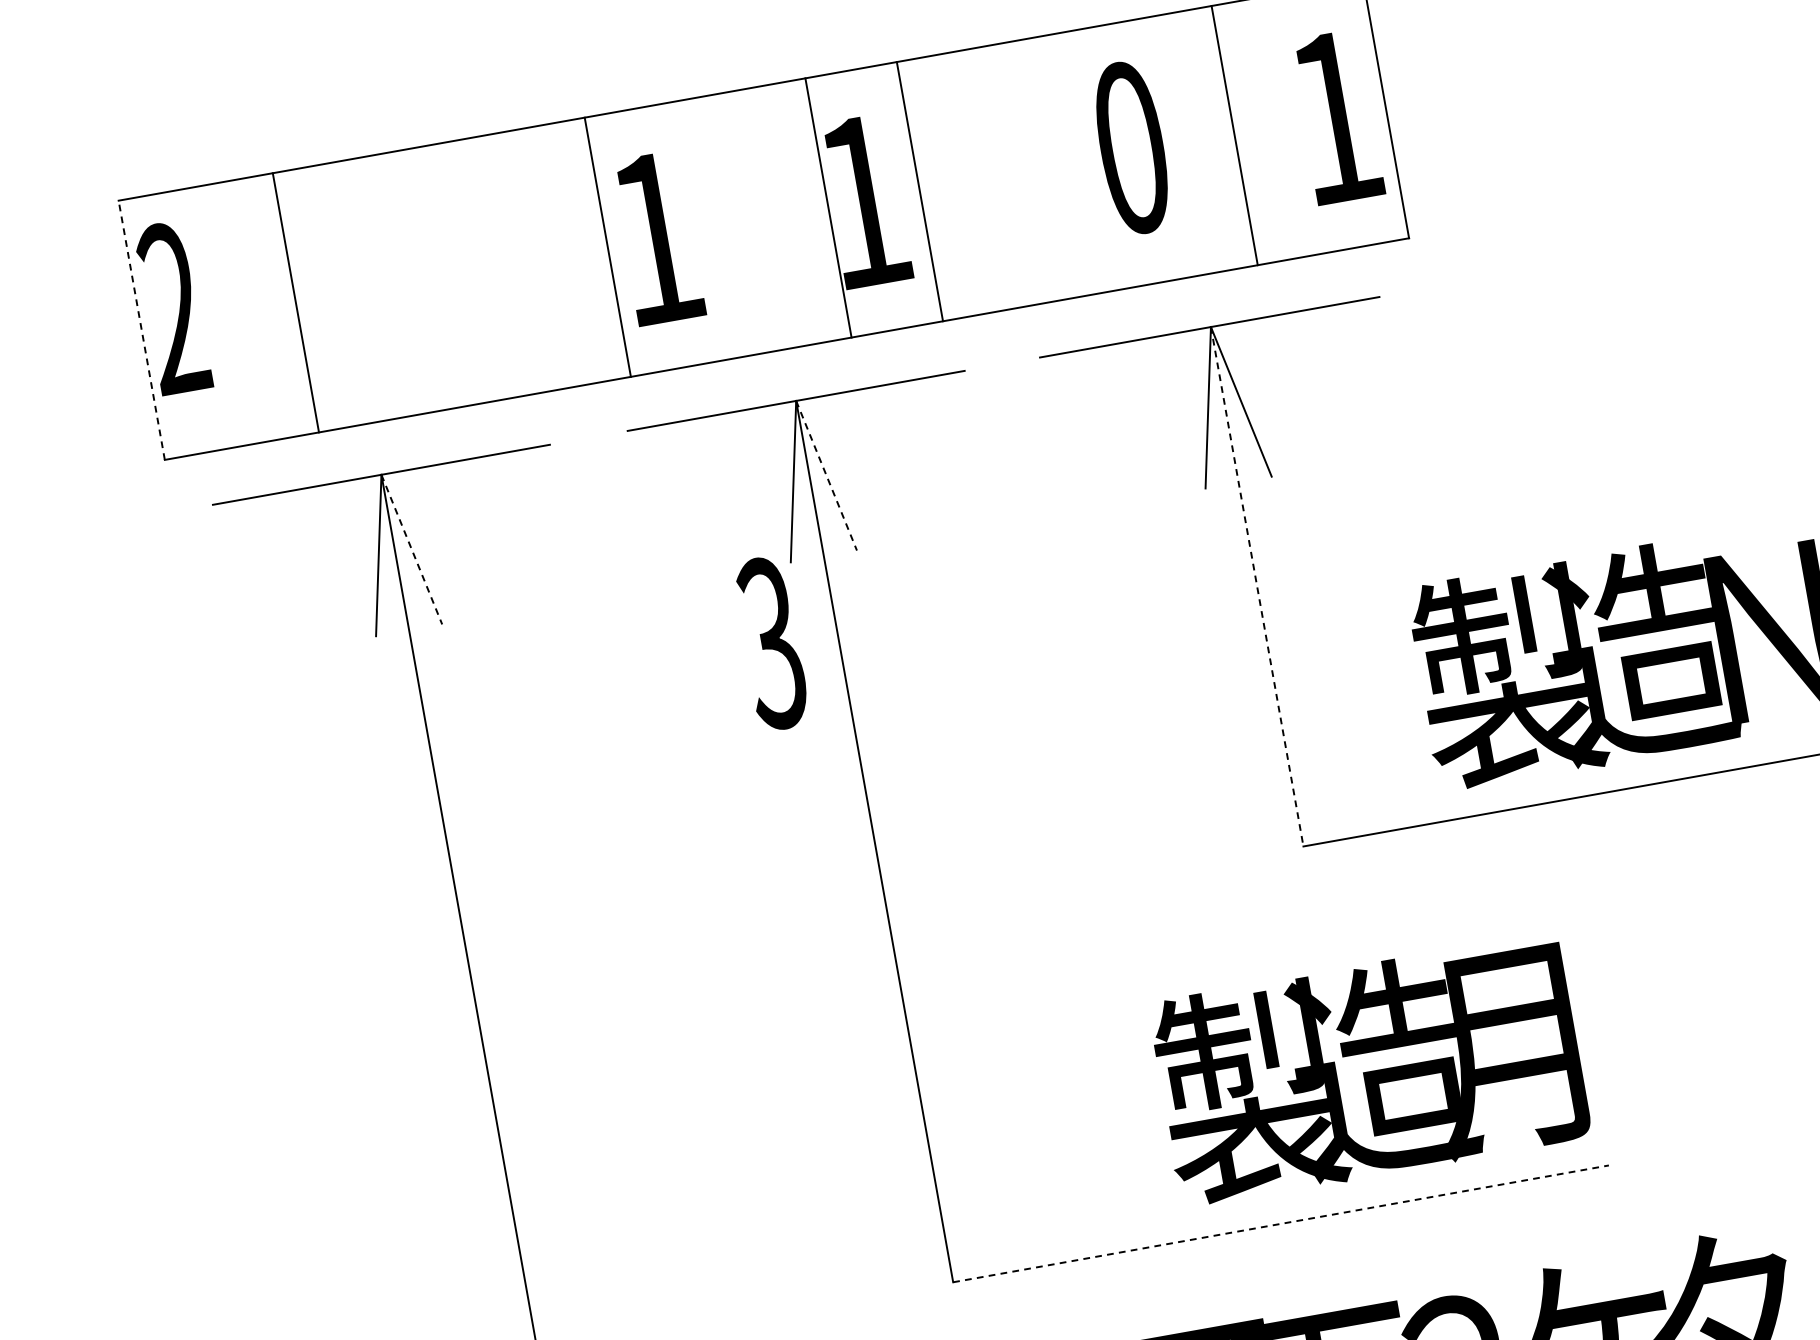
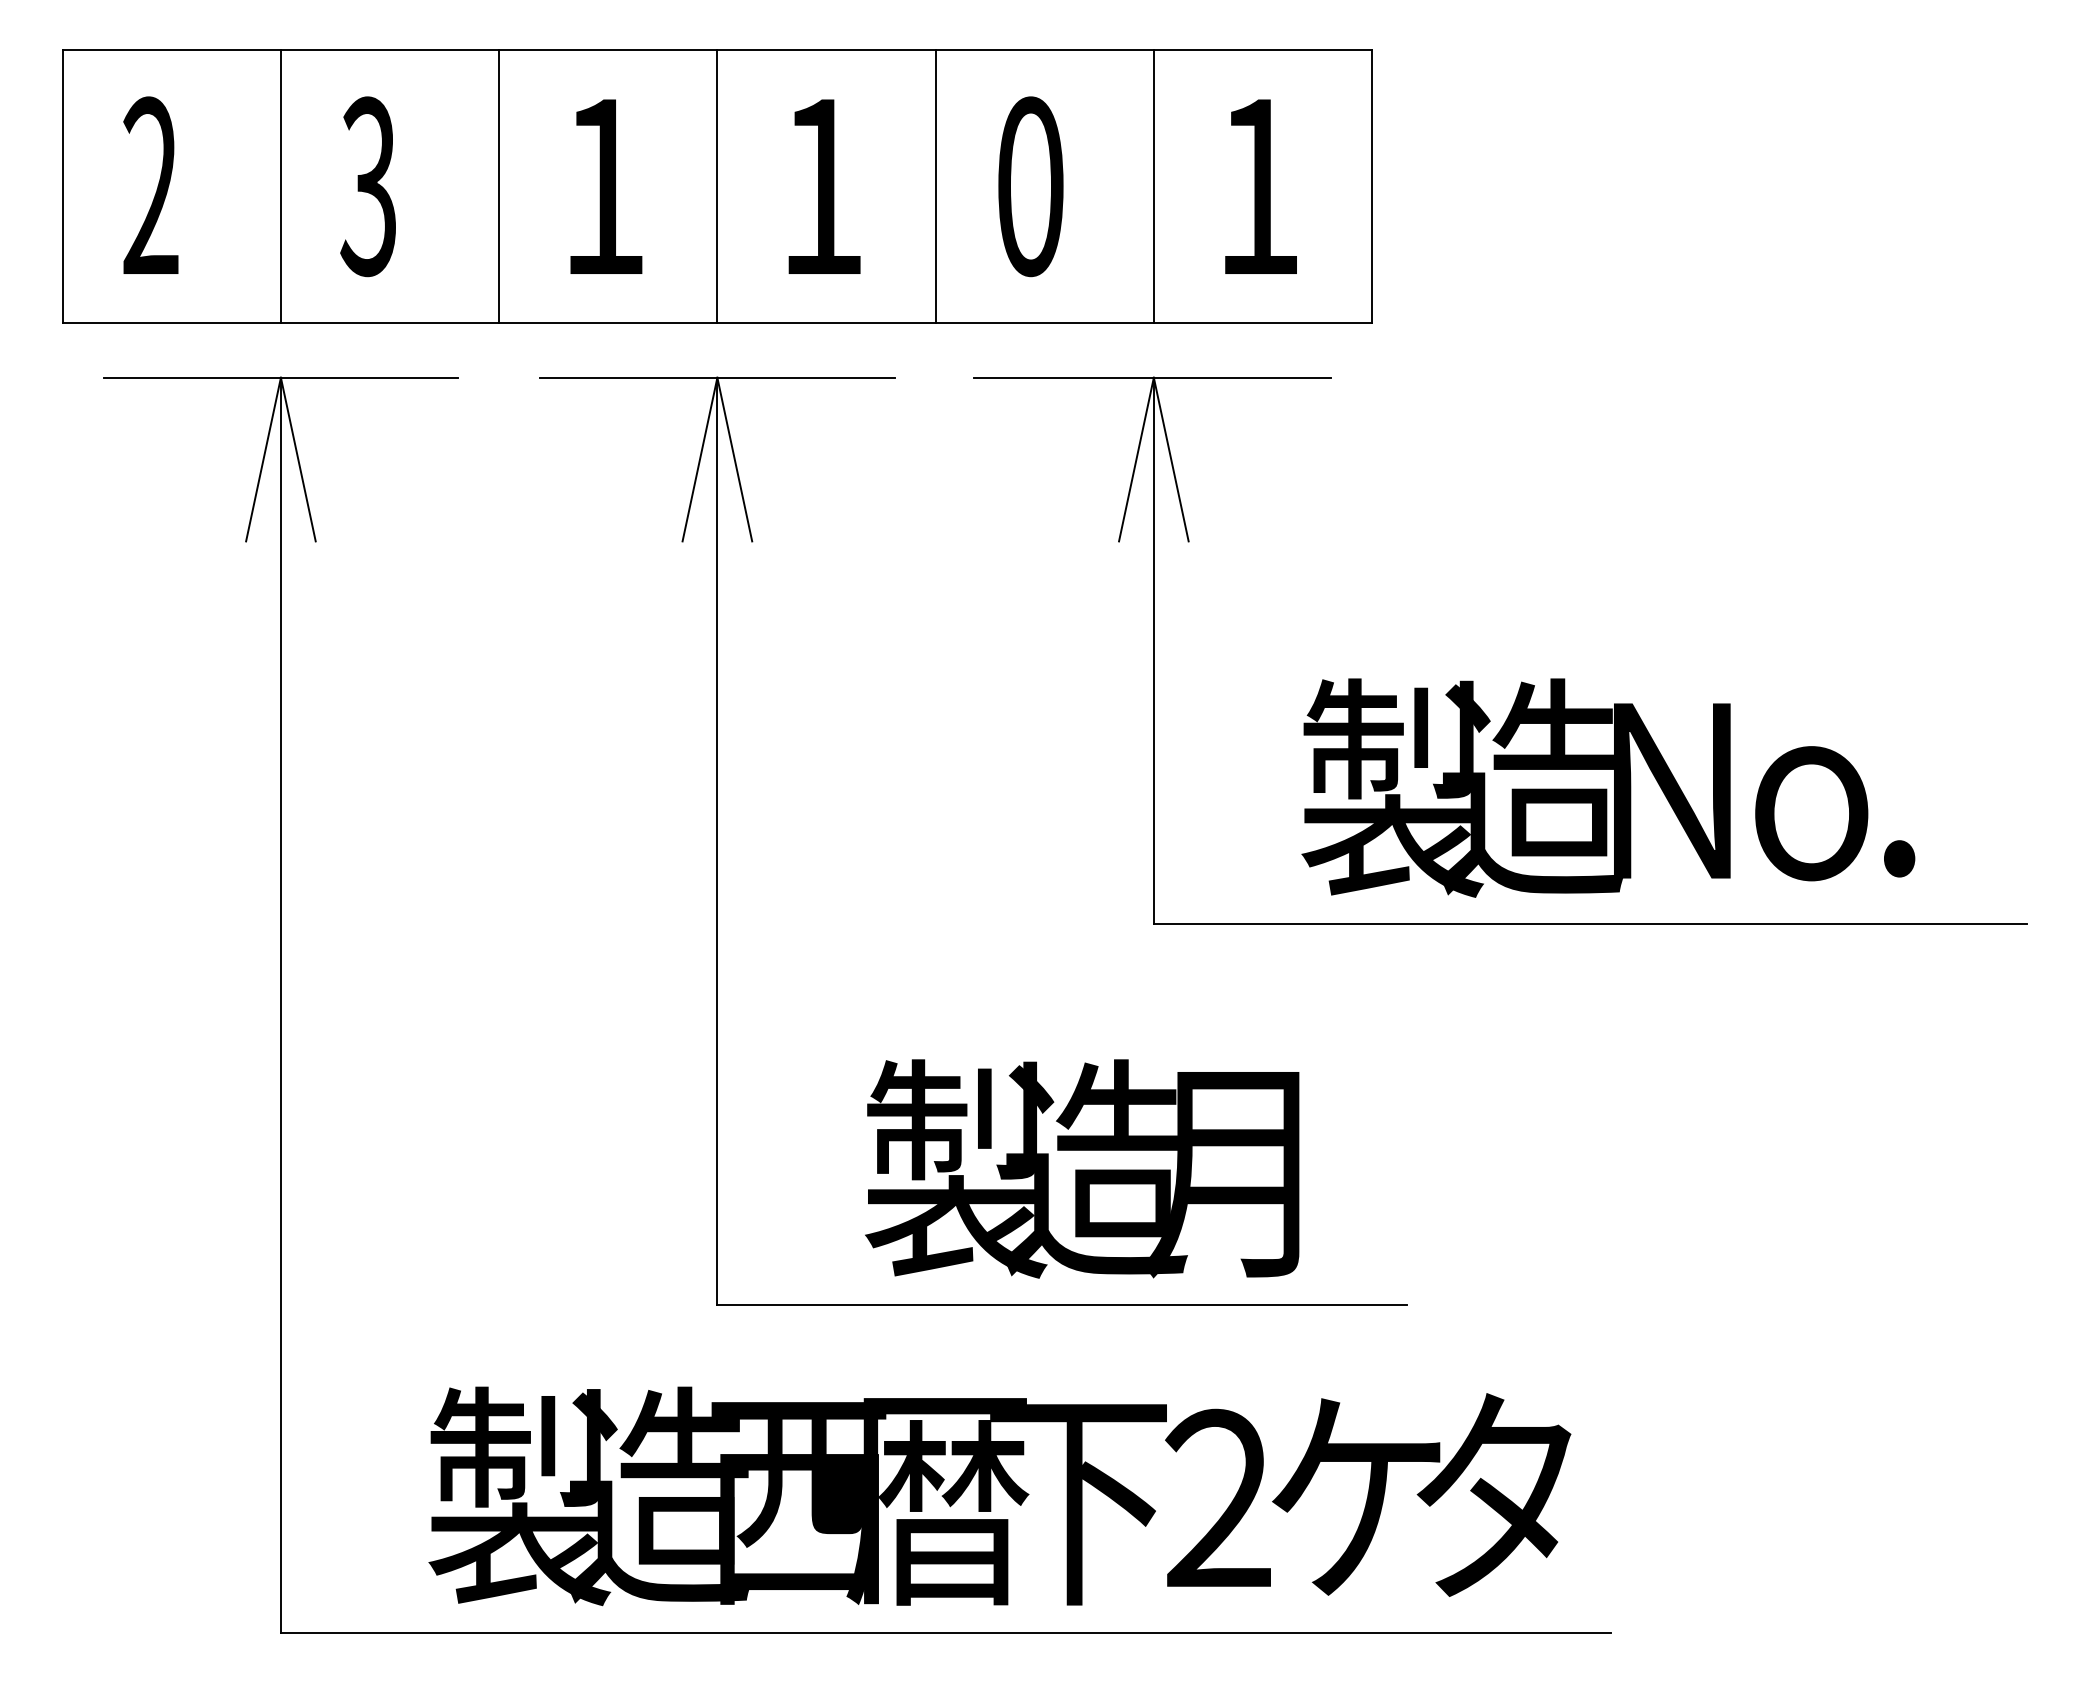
text: (1336, 117) -> (1260, 186), moved
line: (1234, 135) -> (1153, 186), moved
text: (1131, 147) -> (1030, 186), moved
line: (919, 191) -> (935, 186), moved
line: (828, 207) -> (717, 186), moved
line: (608, 246) -> (499, 186), moved
line: (295, 302) -> (280, 186), moved
text: (172, 306) -> (150, 184), moved
line: (141, 330) -> (62, 186), dashed -> solid
line: (826, 475) -> (734, 459), dashed -> solid
line: (411, 549) -> (298, 459), dashed -> solid
line: (1256, 587) -> (1153, 651), dashed -> solid
text: (770, 643) -> (367, 186), moved
text: (1369, 1070) -> (1082, 1168), moved
line: (1281, 1224) -> (1062, 1305), dashed -> solid

